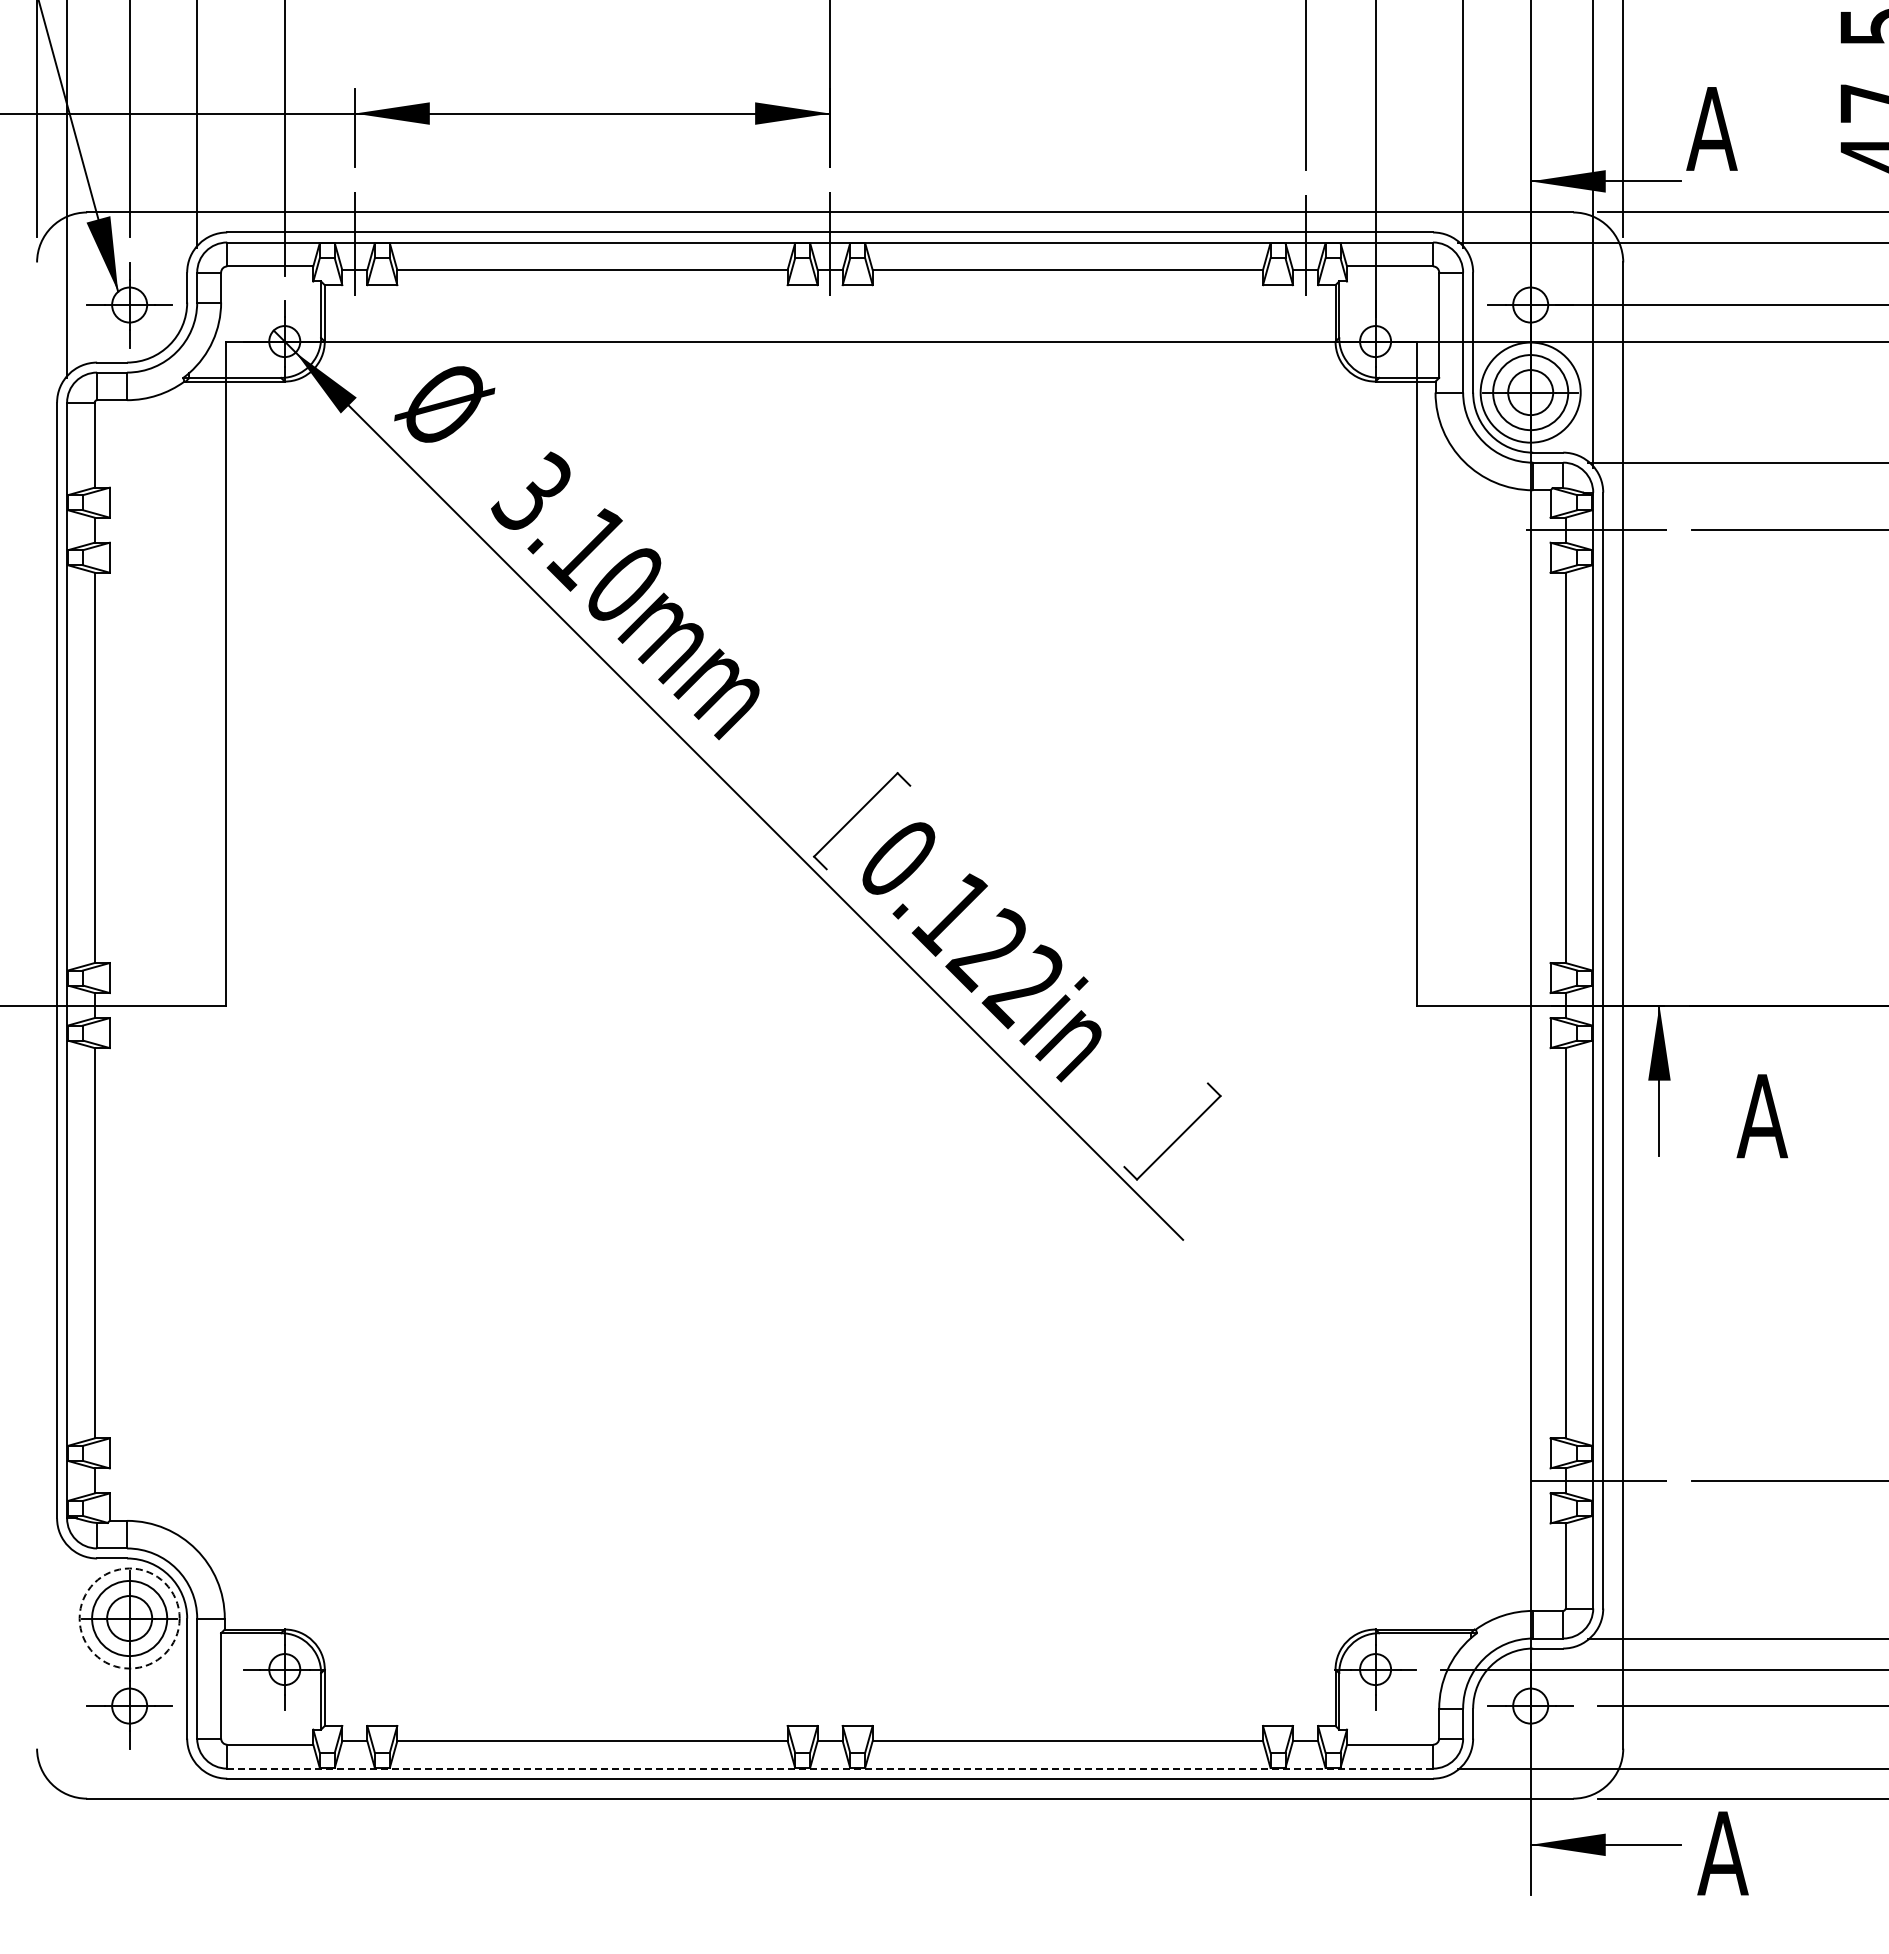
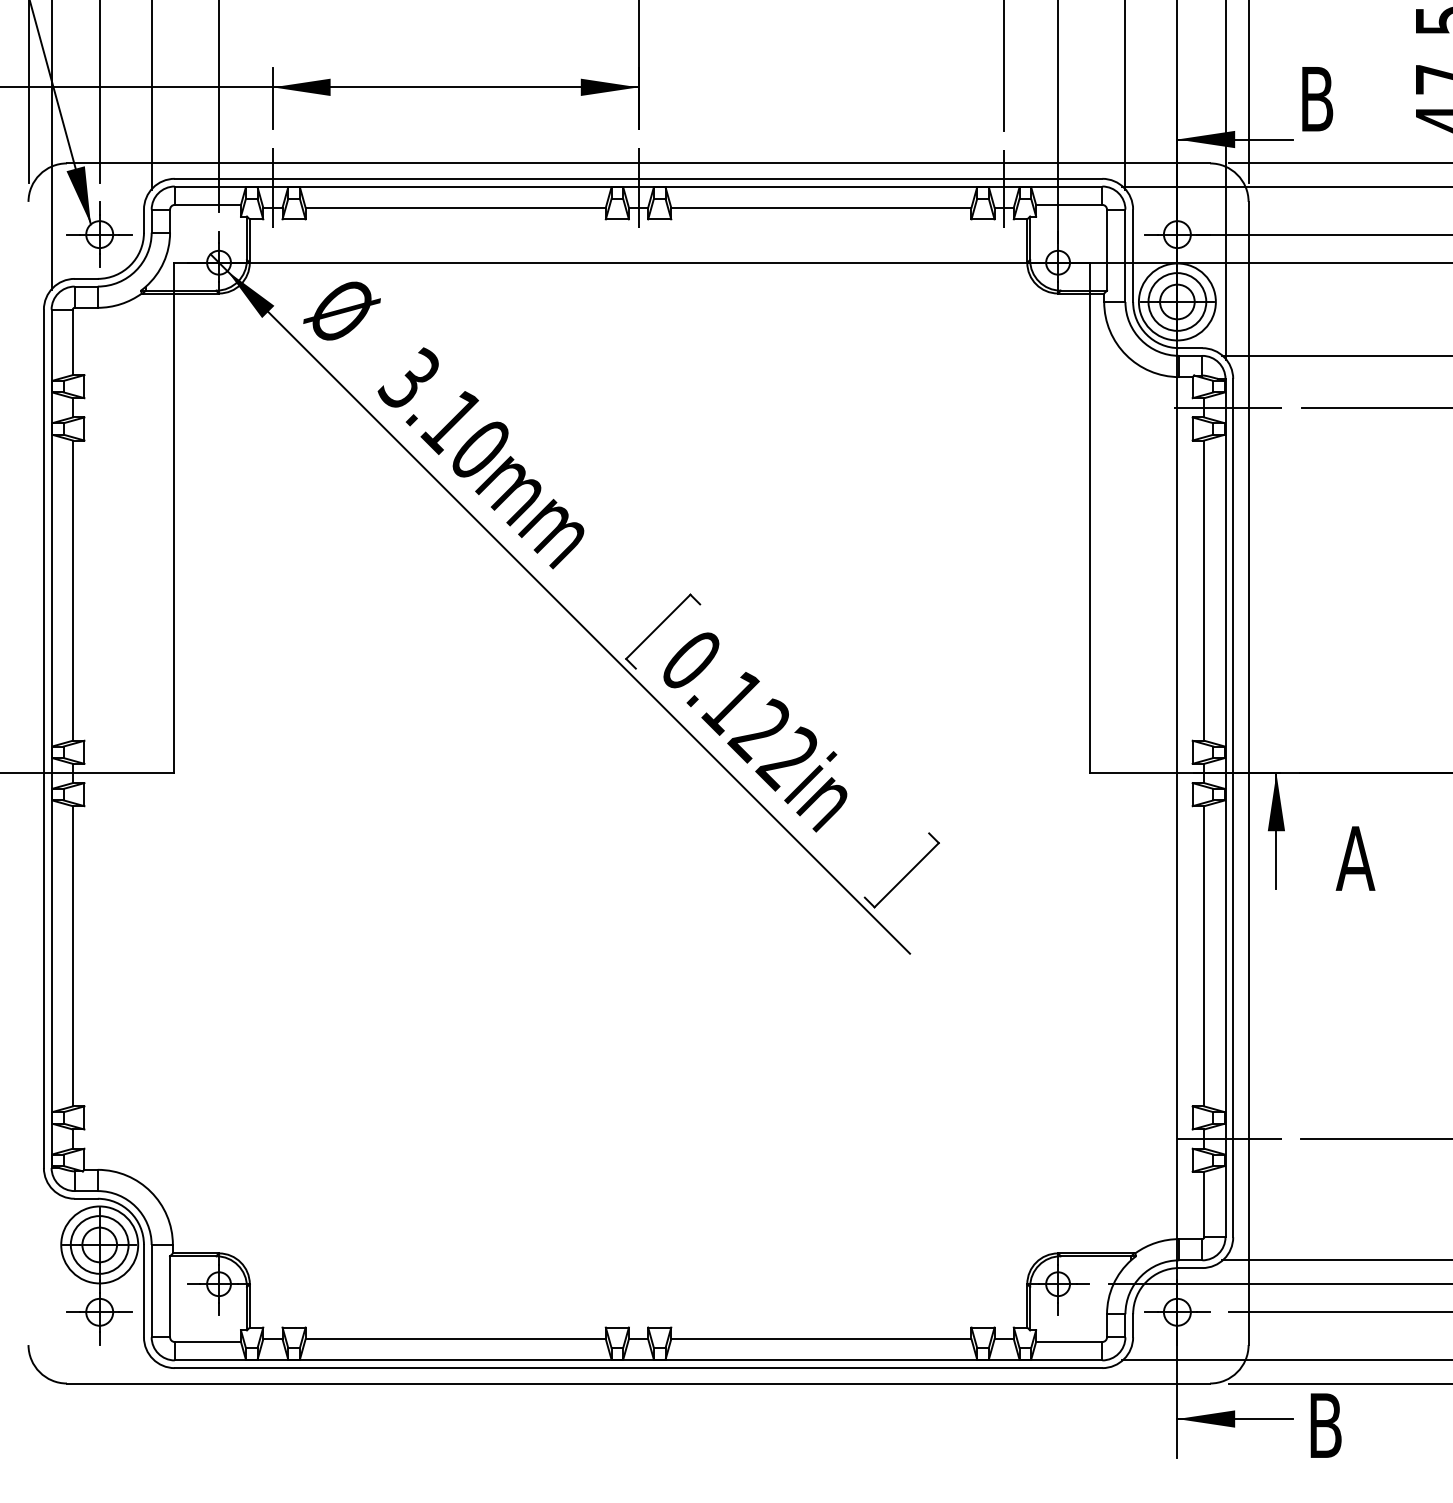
text: (1711, 128) -> (1316, 98), A -> B
circle: (129, 1618) -> (99, 1244), dashed -> solid
line: (830, 1768) -> (638, 1360), dashed -> solid
text: (1722, 1853) -> (1324, 1425), A -> B

